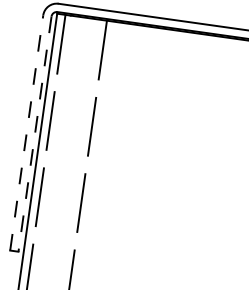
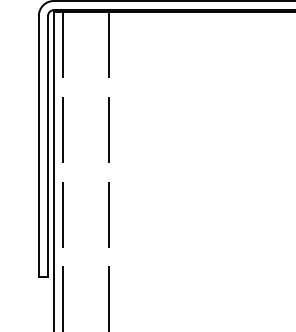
line: (26, 132) -> (38, 146), dashed -> solid
line: (35, 133) -> (48, 146), dashed -> solid

